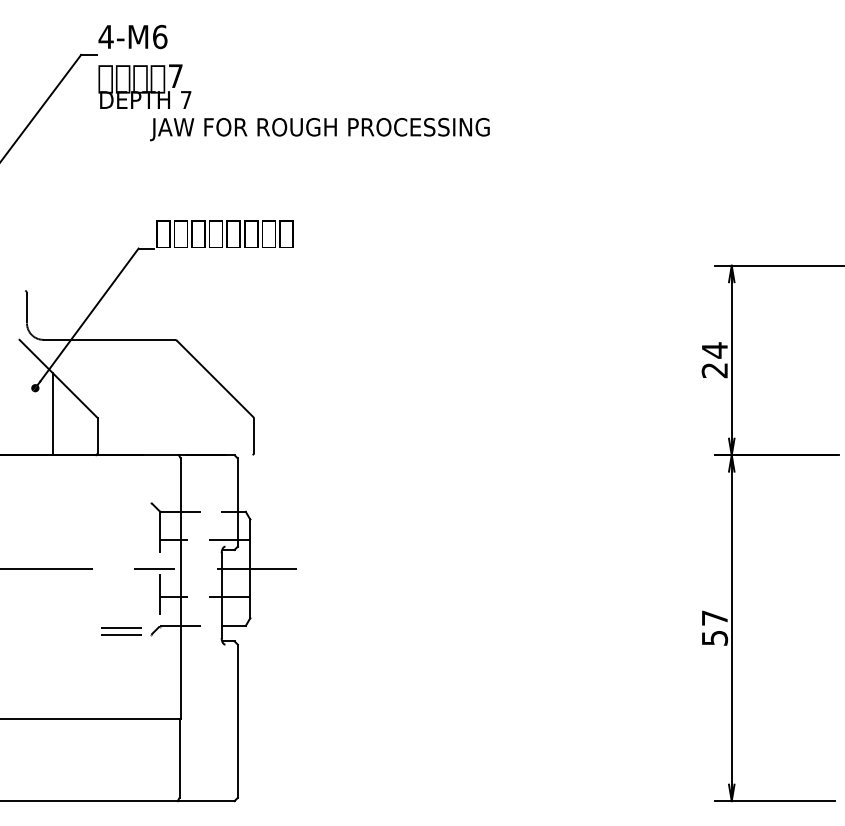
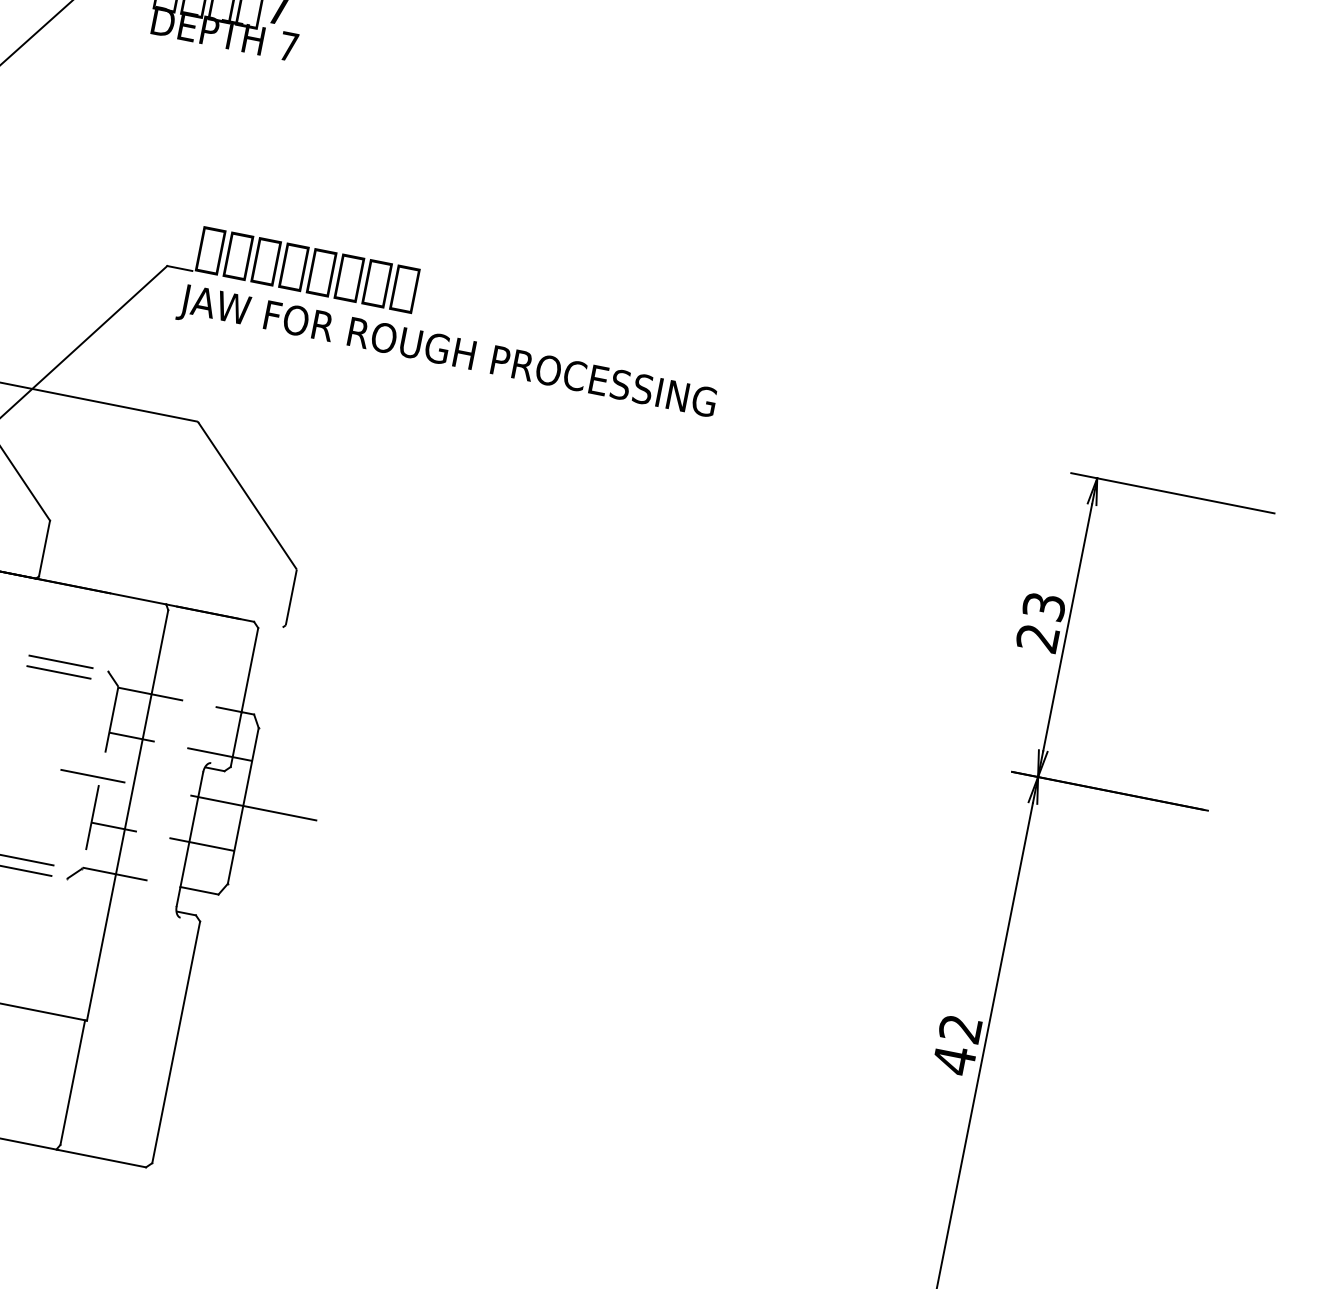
text: (319, 129) -> (446, 353), moved
text: (714, 350) -> (1043, 606), 24 -> 23
part: (121, 506) -> (59, 667), added
text: (714, 628) -> (956, 1044), 57 -> 42

